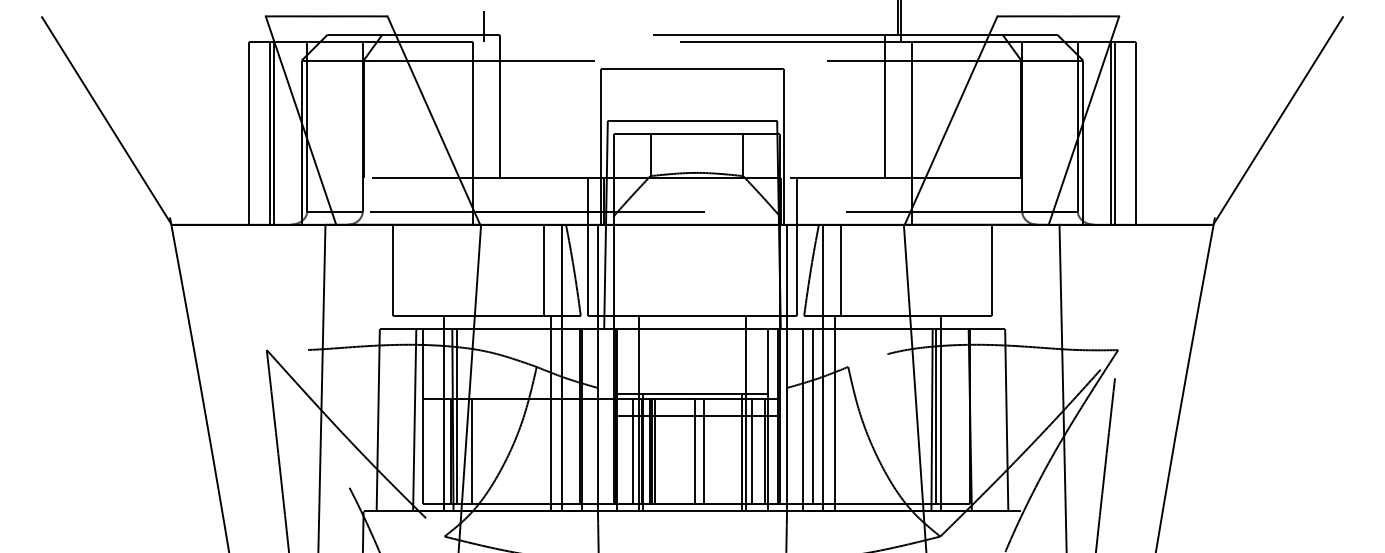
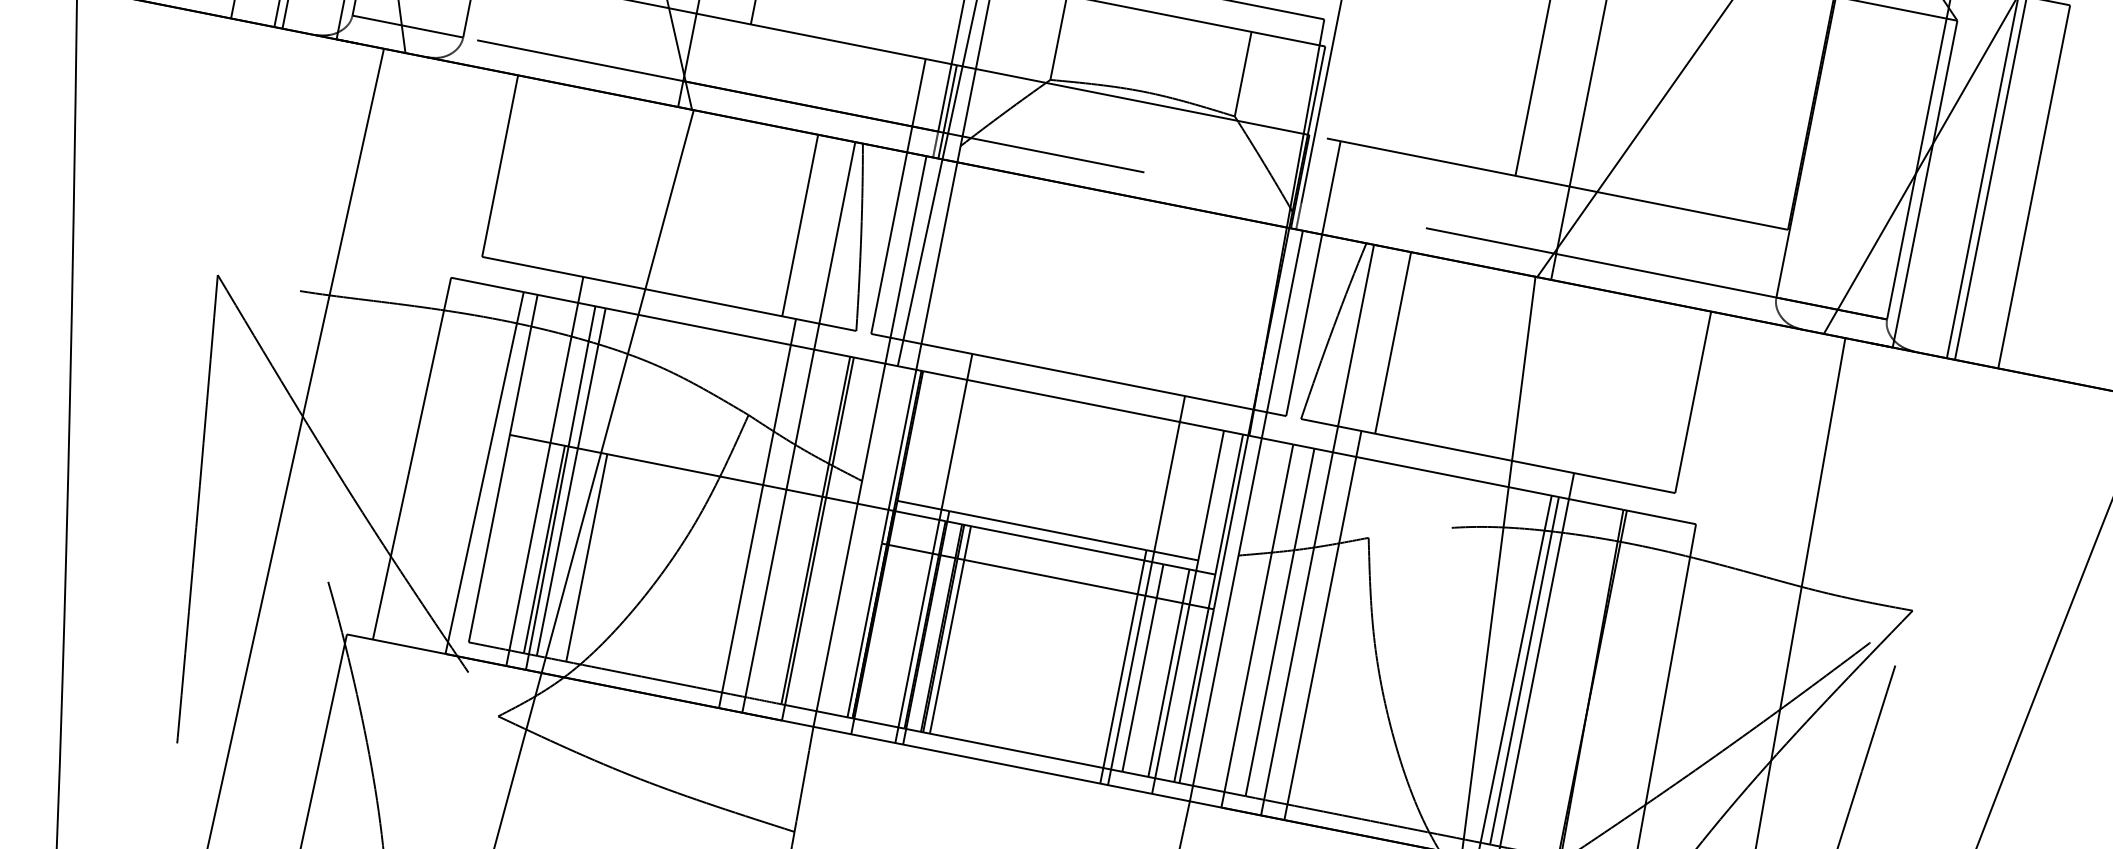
line: (633, 451) -> (907, 621), removed
line: (695, 451) -> (1031, 645), removed
line: (703, 451) -> (1047, 649), removed

